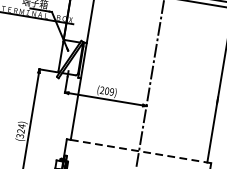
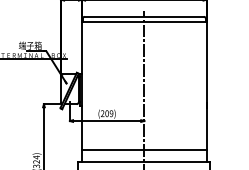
line: (141, 137) -> (144, 149), added
line: (140, 151) -> (145, 162), dashed -> solid

